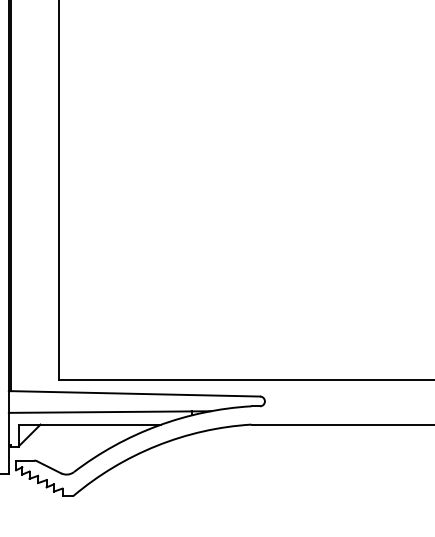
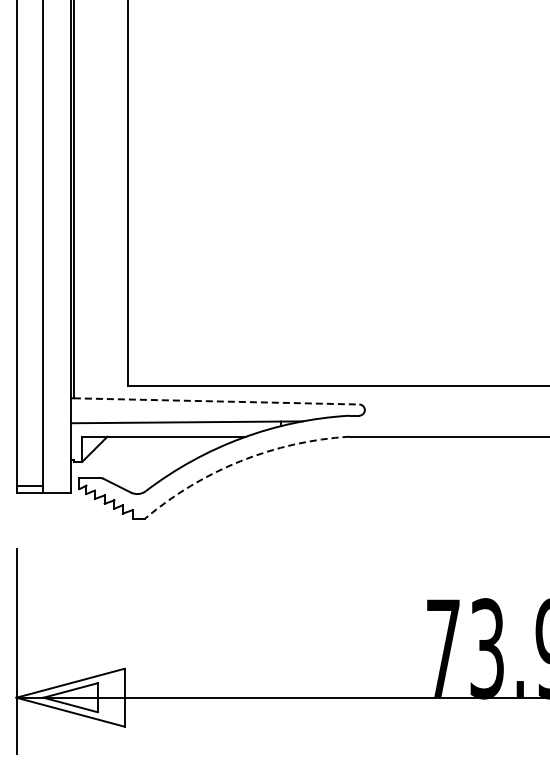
line: (135, 393) -> (216, 401), solid -> dashed
arc: (156, 446) -> (240, 461), solid -> dashed

